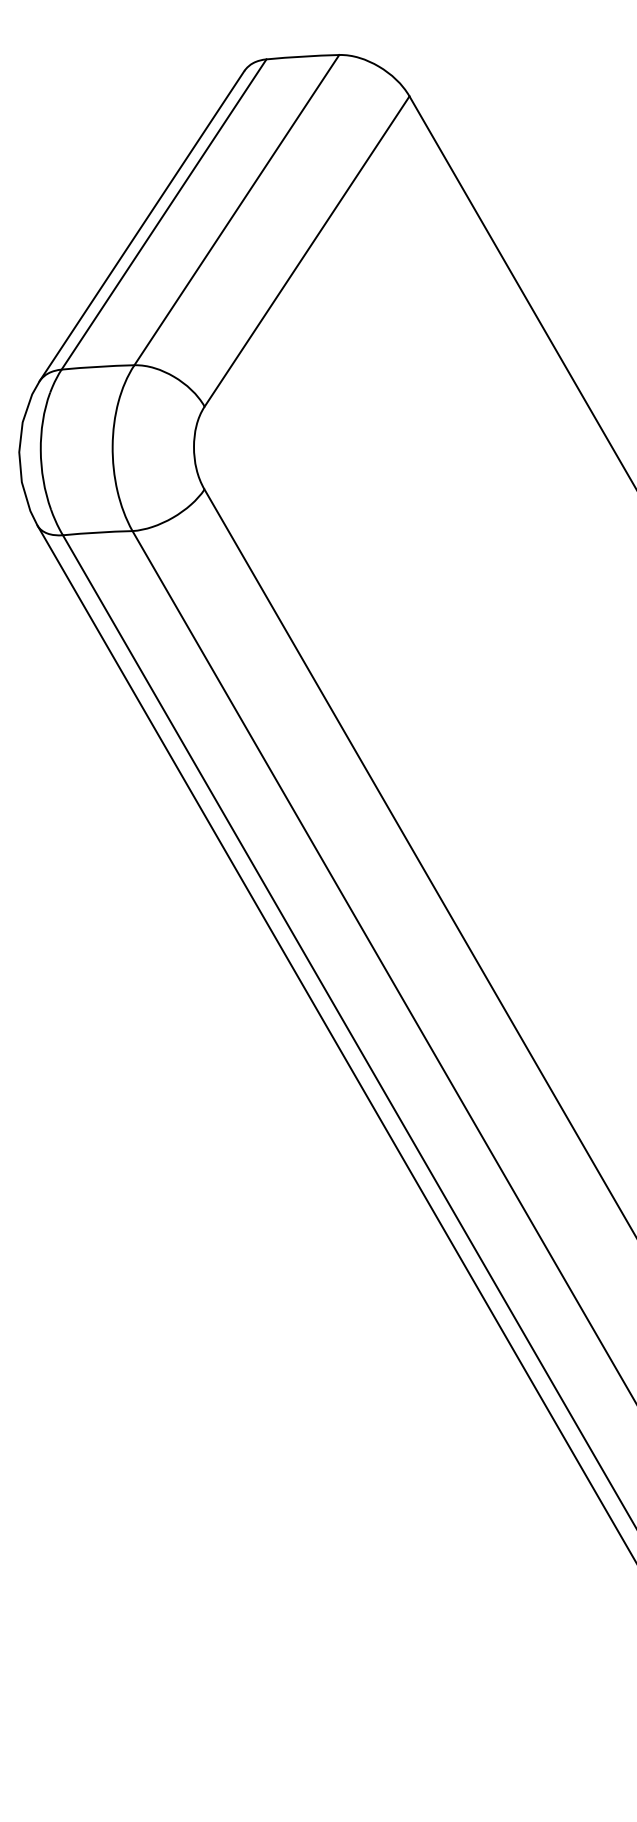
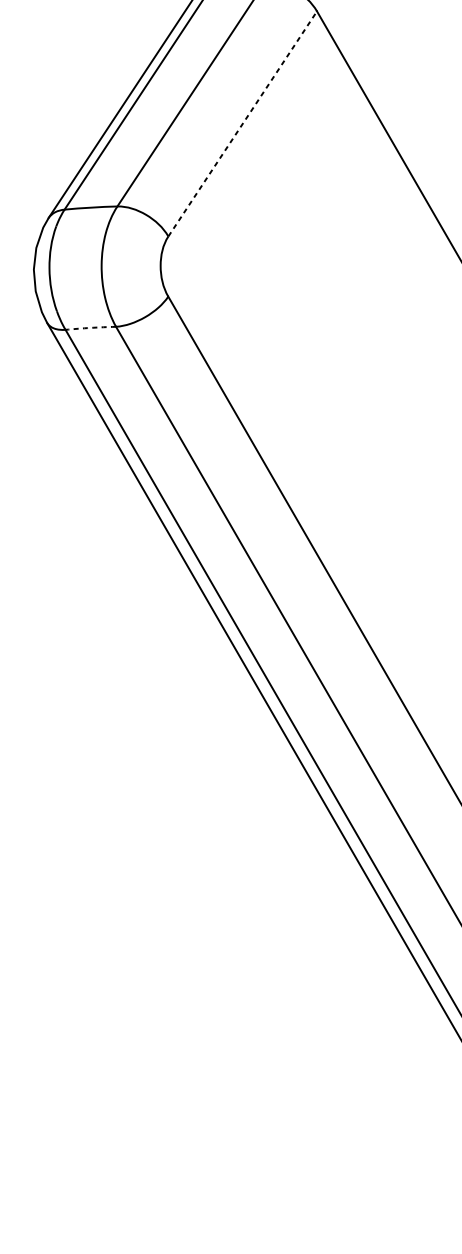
line: (307, 251) -> (243, 123), solid -> dashed
arc: (97, 532) -> (90, 327), solid -> dashed

